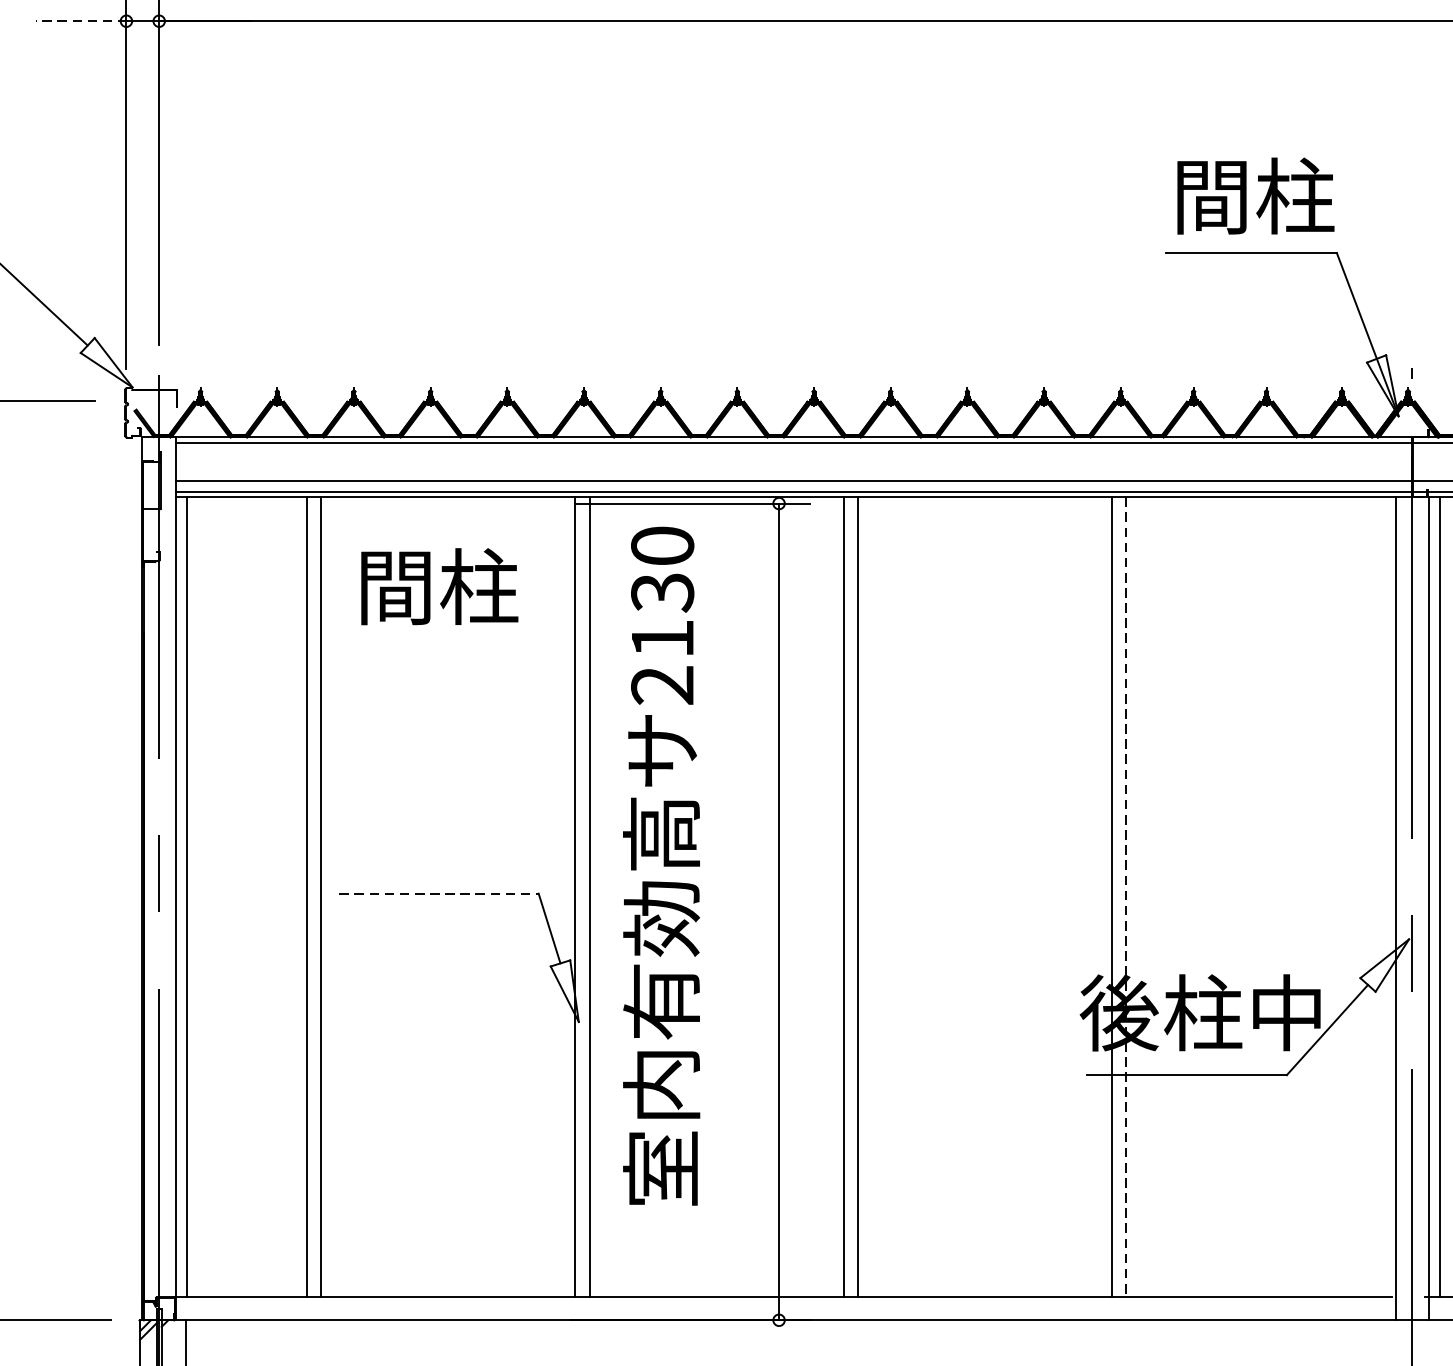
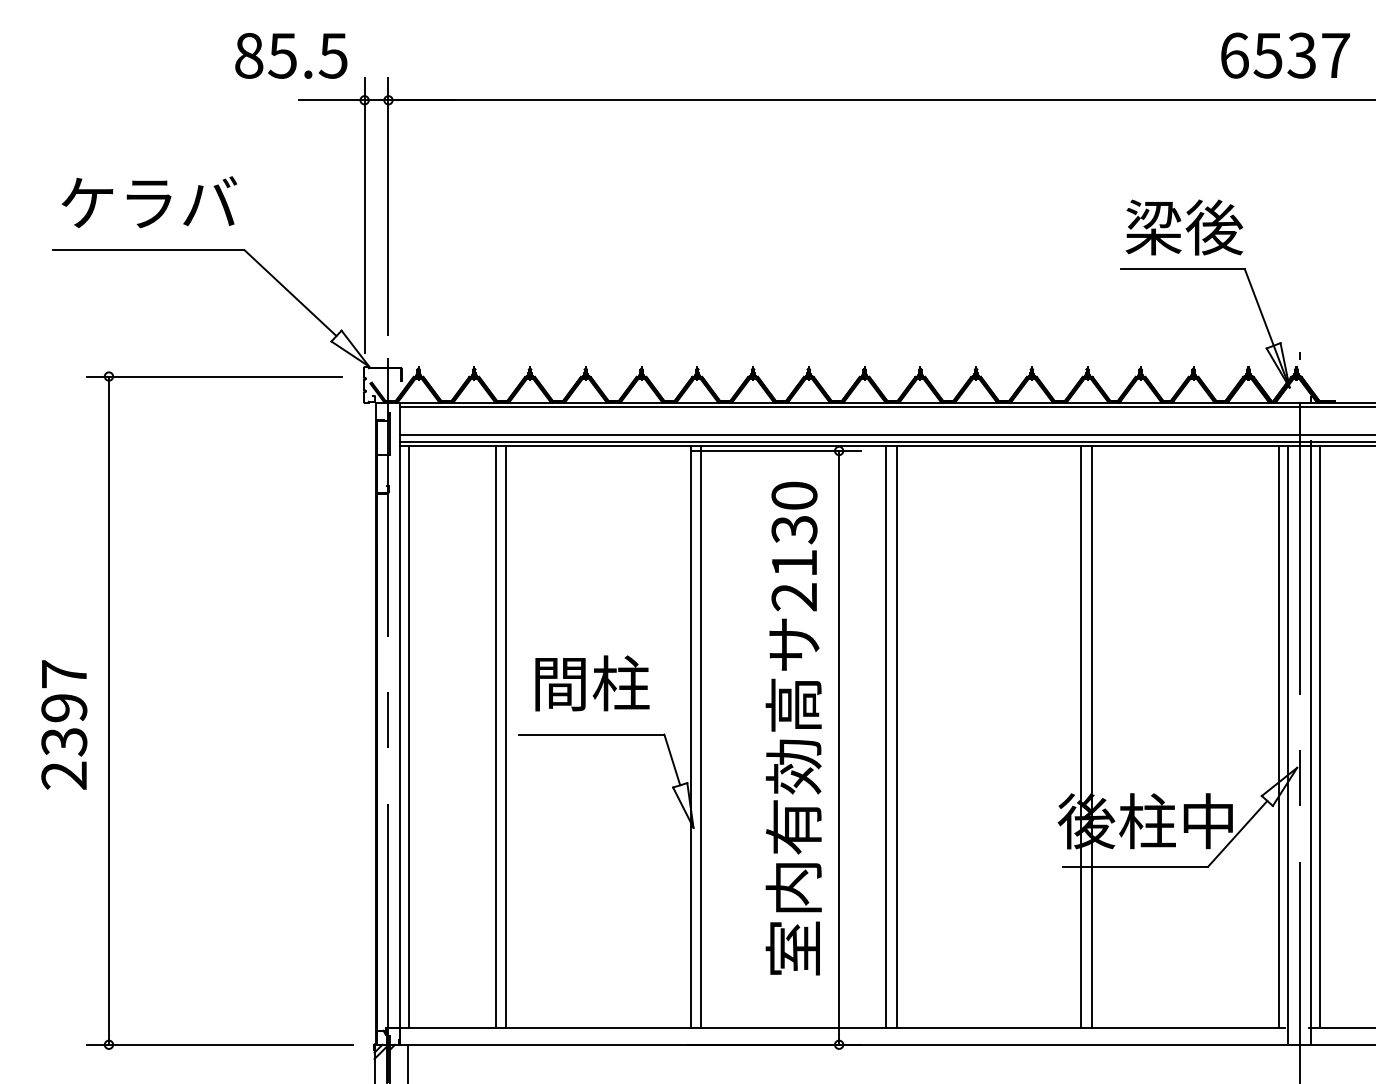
line: (80, 21) -> (331, 100), dashed -> solid
text: (1254, 196) -> (1184, 227), 間柱 -> 梁後
text: (439, 586) -> (592, 683), moved
text: (661, 866) -> (793, 728), moved
line: (439, 893) -> (592, 734), dashed -> solid
line: (1126, 897) -> (1091, 737), dashed -> solid
line: (1384, 897) -> (1279, 737), added

